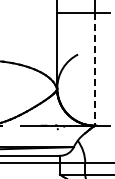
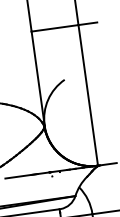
line: (94, 69) -> (87, 95), dashed -> solid

